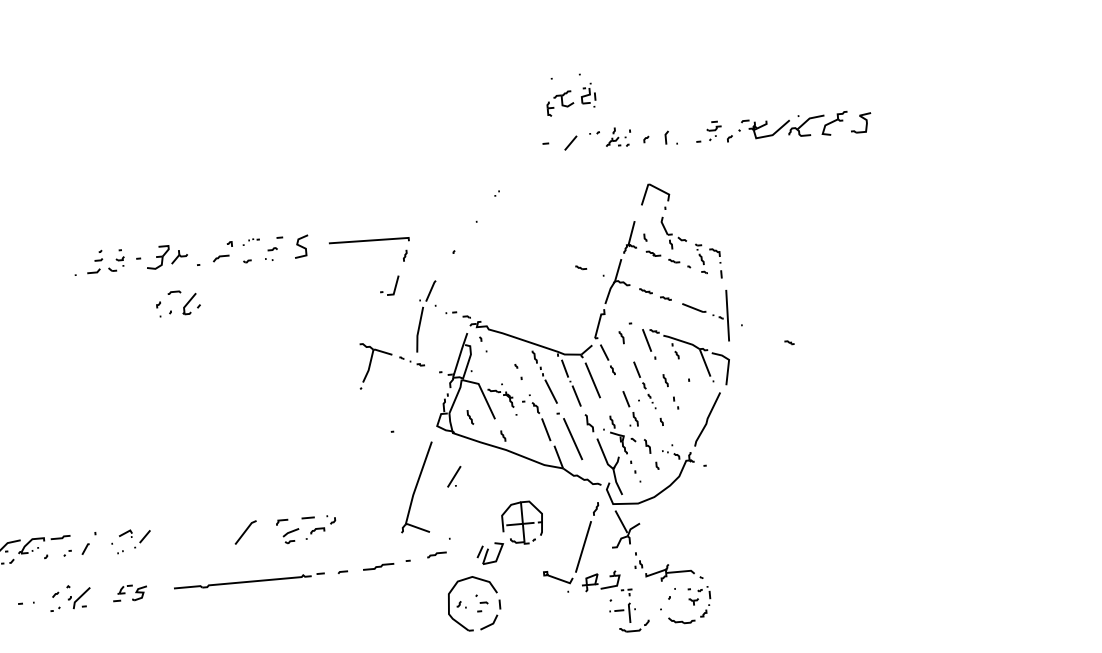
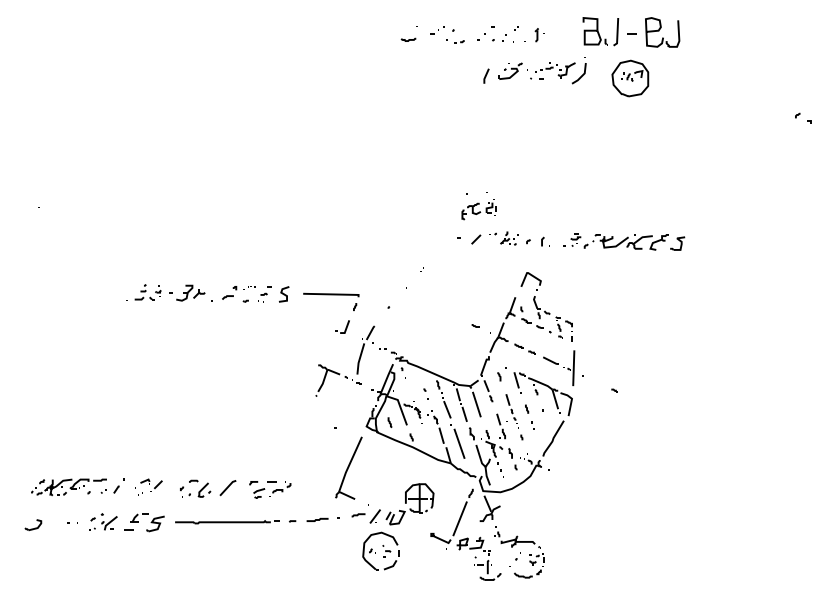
part: (178, 302) -> (195, 488), moved
part: (453, 476) -> (374, 516), moved
part: (129, 592) -> (144, 522), size x1.67

